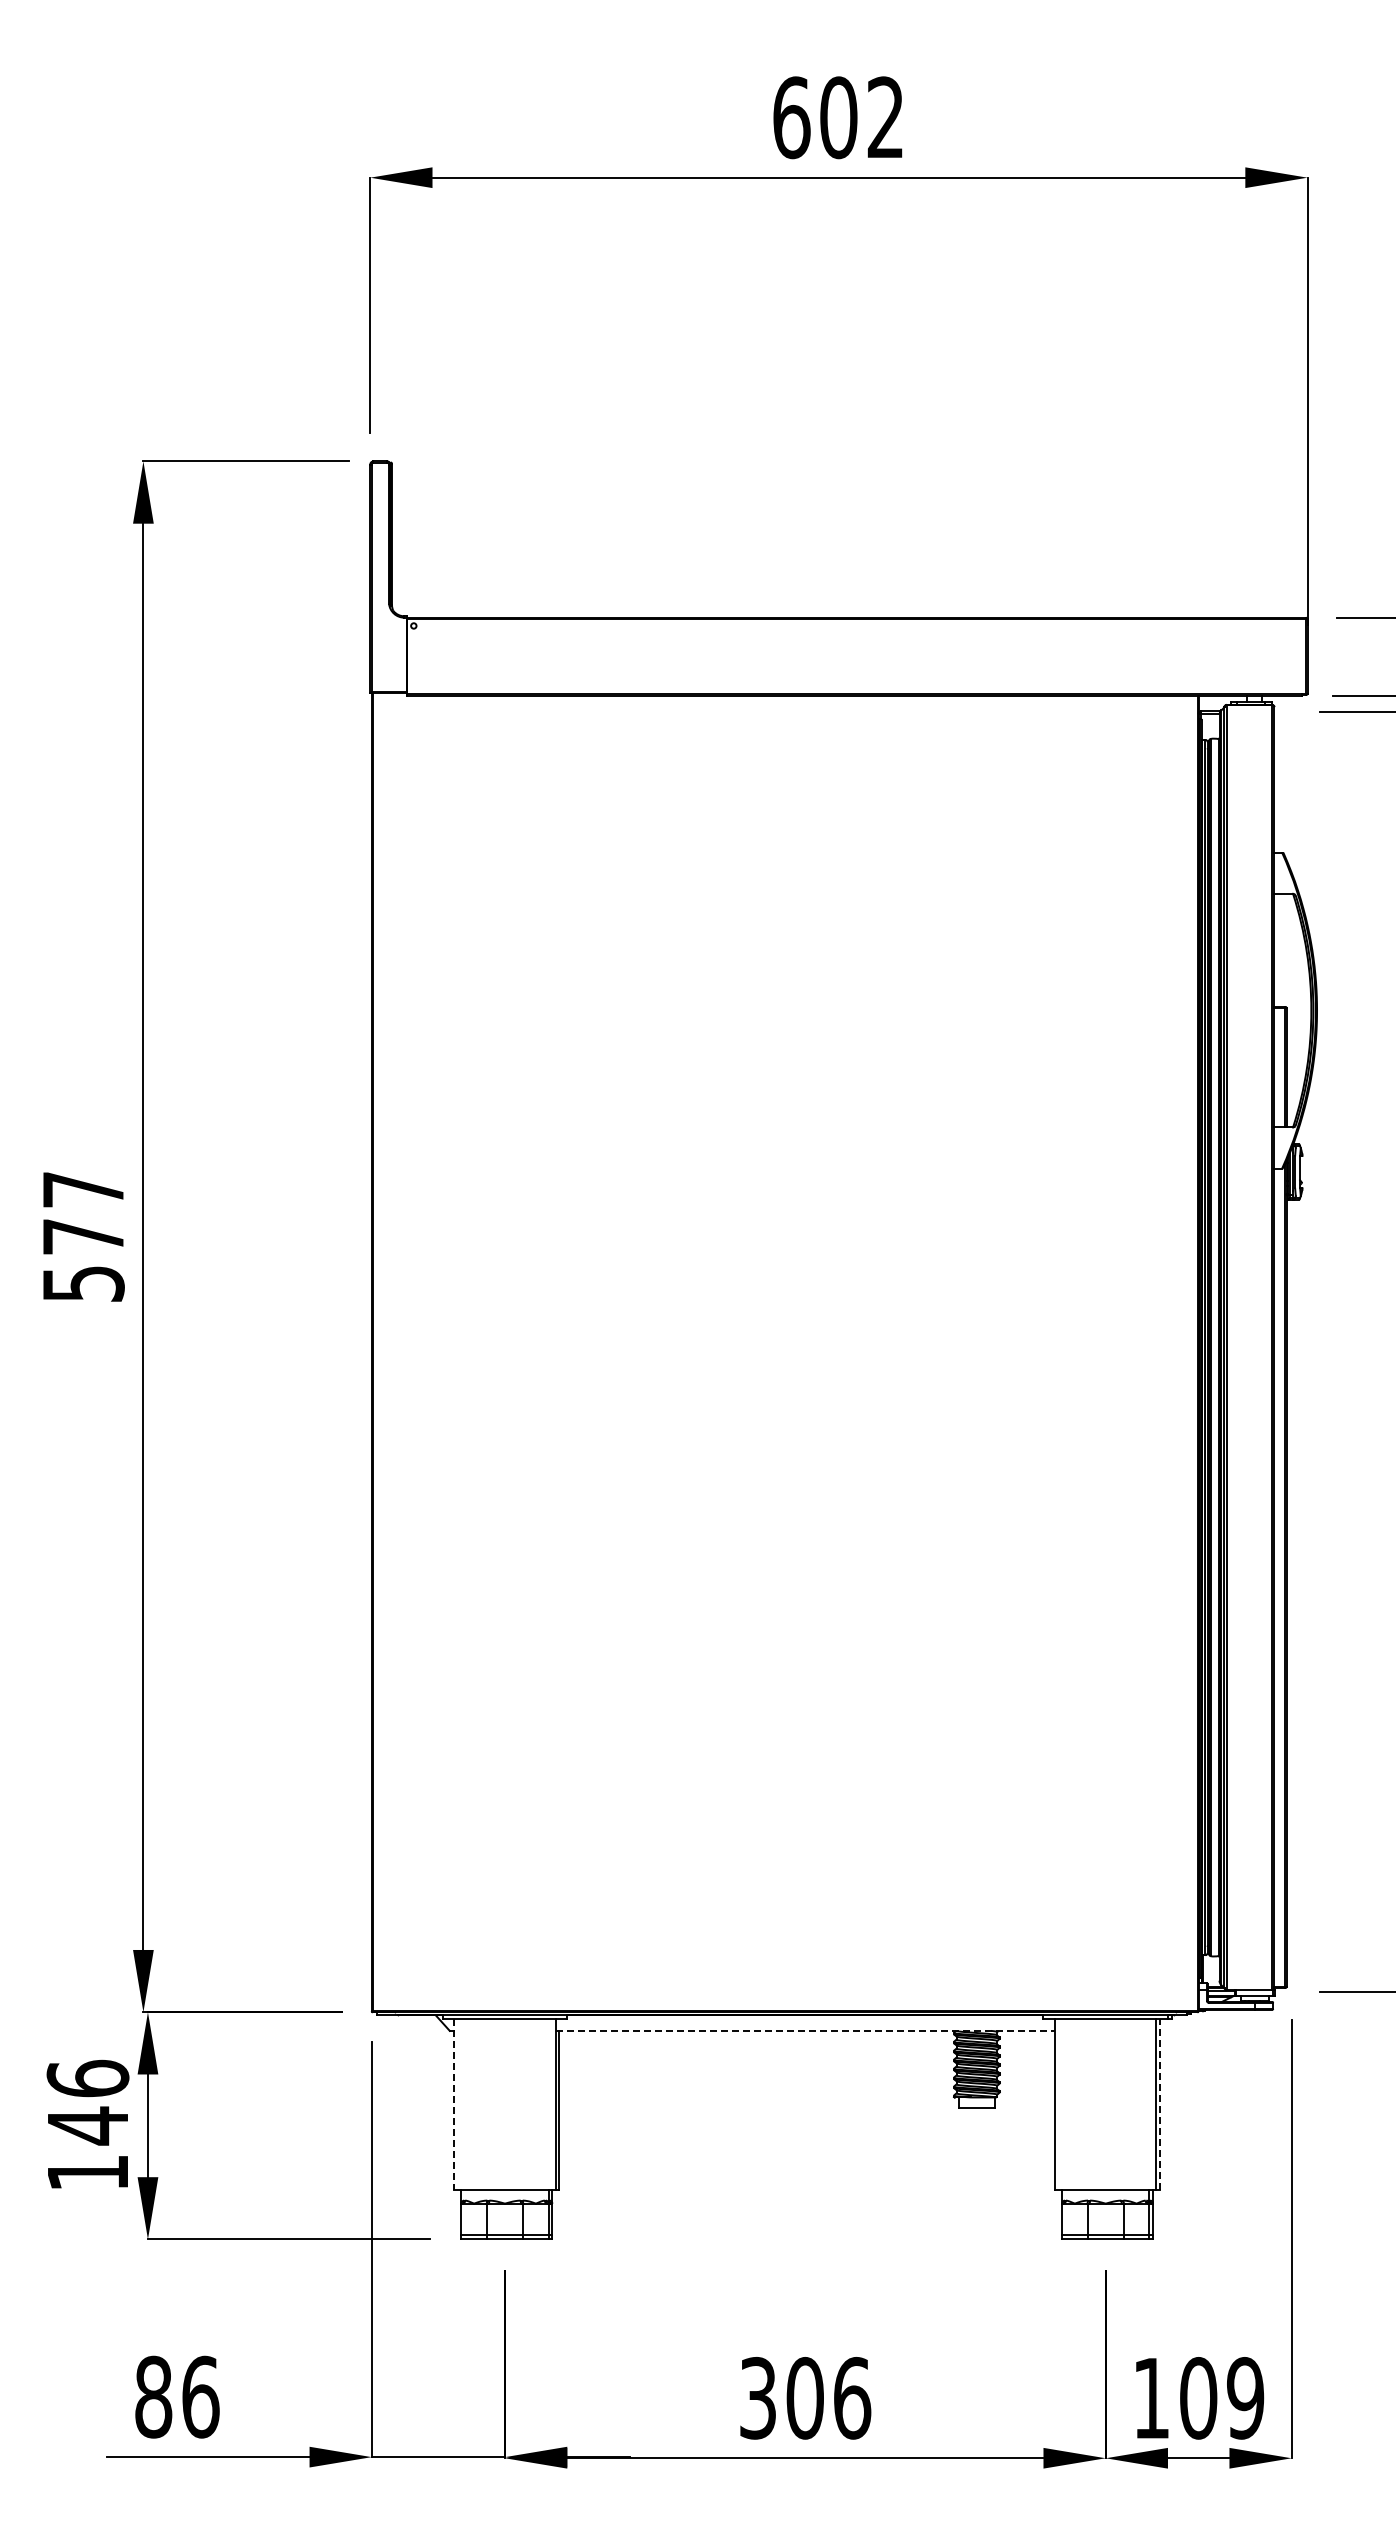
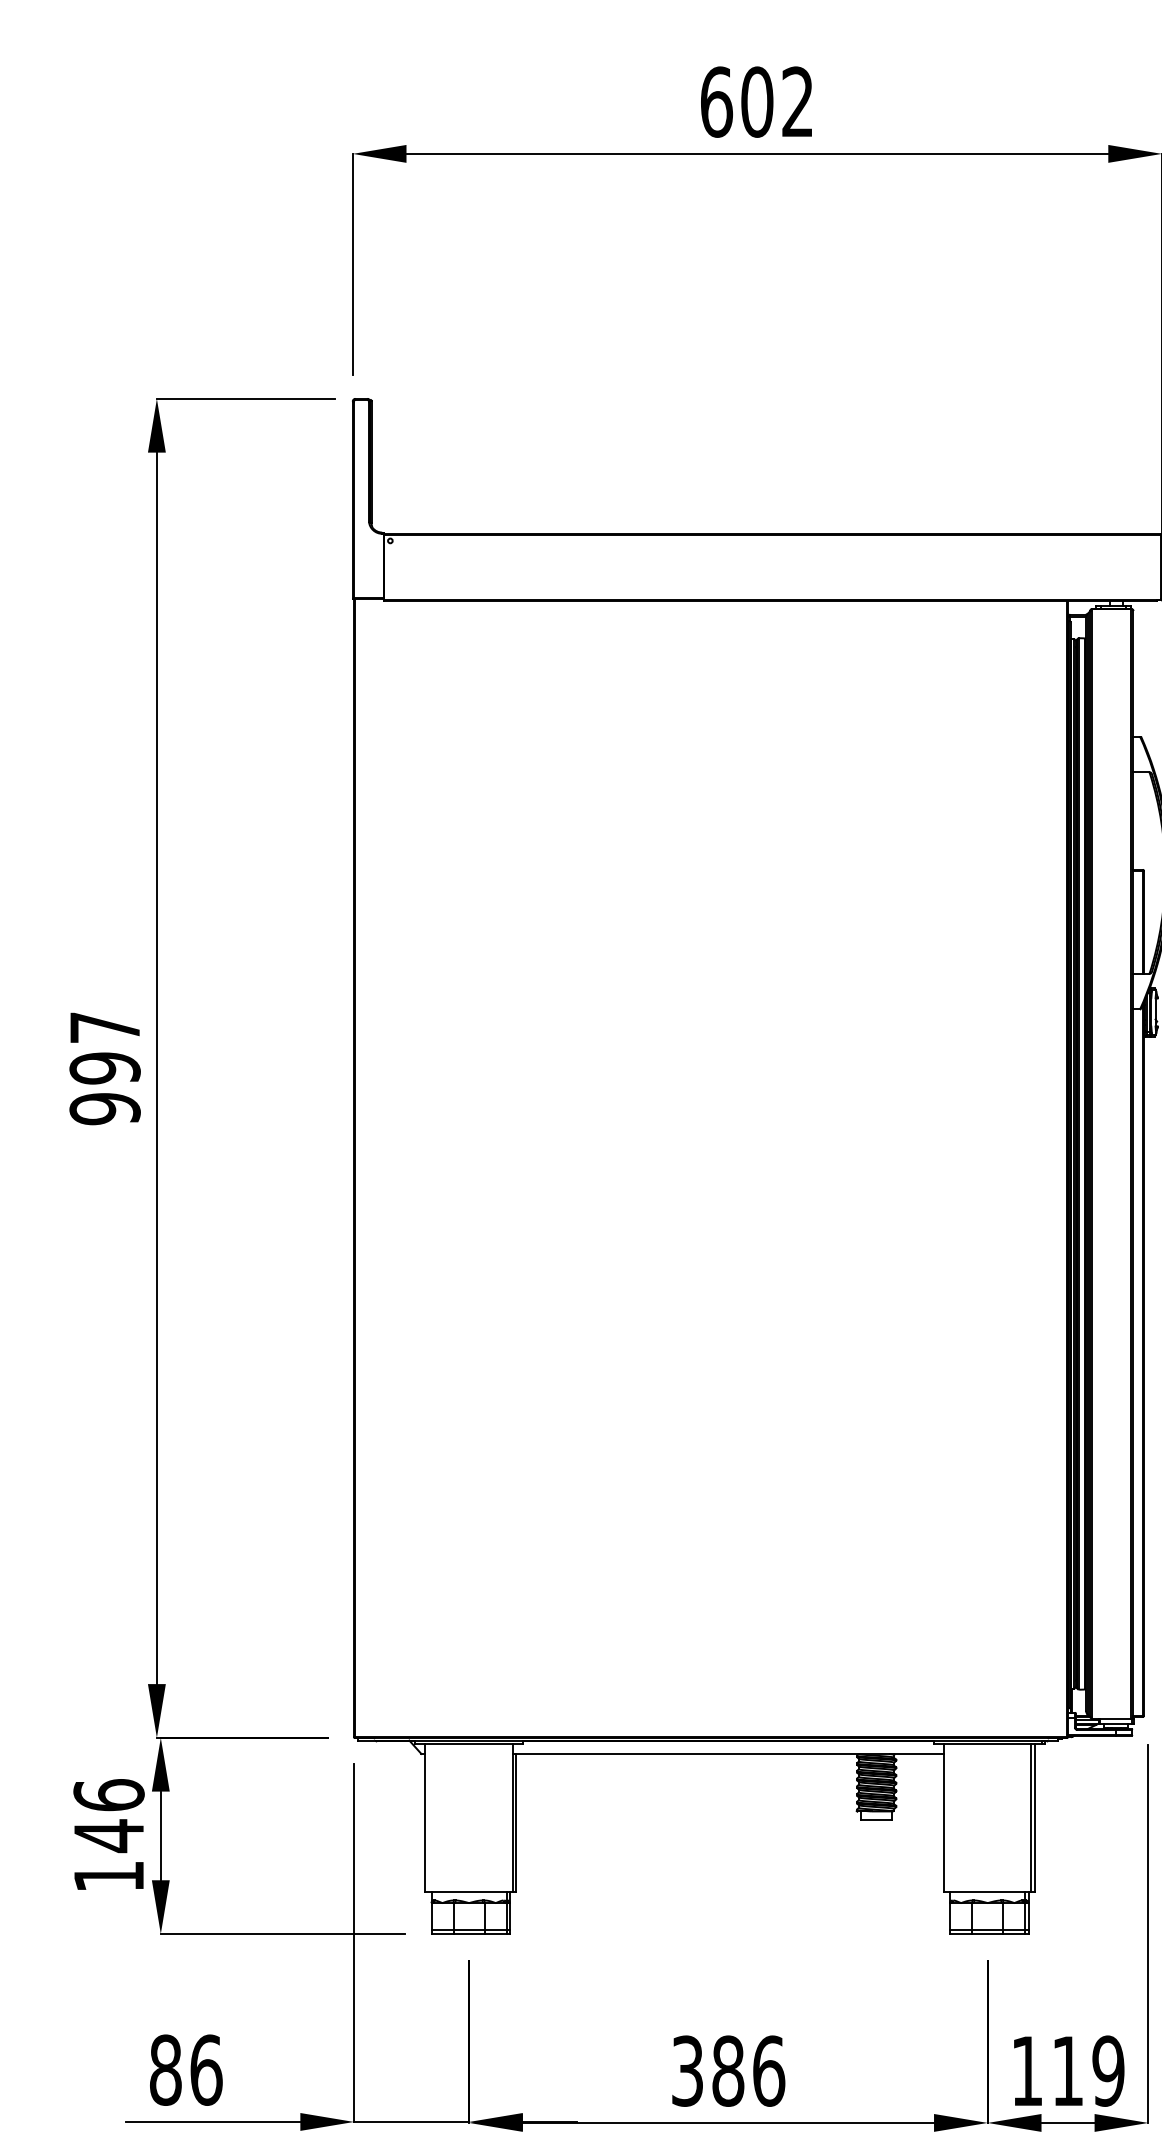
text: (83, 1260) -> (105, 1088), 577 -> 997
line: (805, 2030) -> (728, 1753), dashed -> solid
line: (454, 2104) -> (425, 1817), dashed -> solid
line: (1160, 2104) -> (1035, 1817), dashed -> solid
text: (804, 2398) -> (727, 2071), 306 -> 386
text: (1198, 2398) -> (1067, 2071), 109 -> 119

